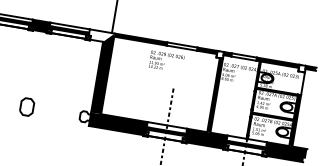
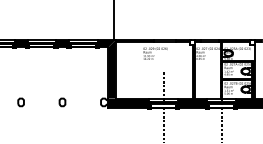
fill: (101, 36) -> (106, 43), added
part: (27, 107) -> (62, 102), size x0.62

